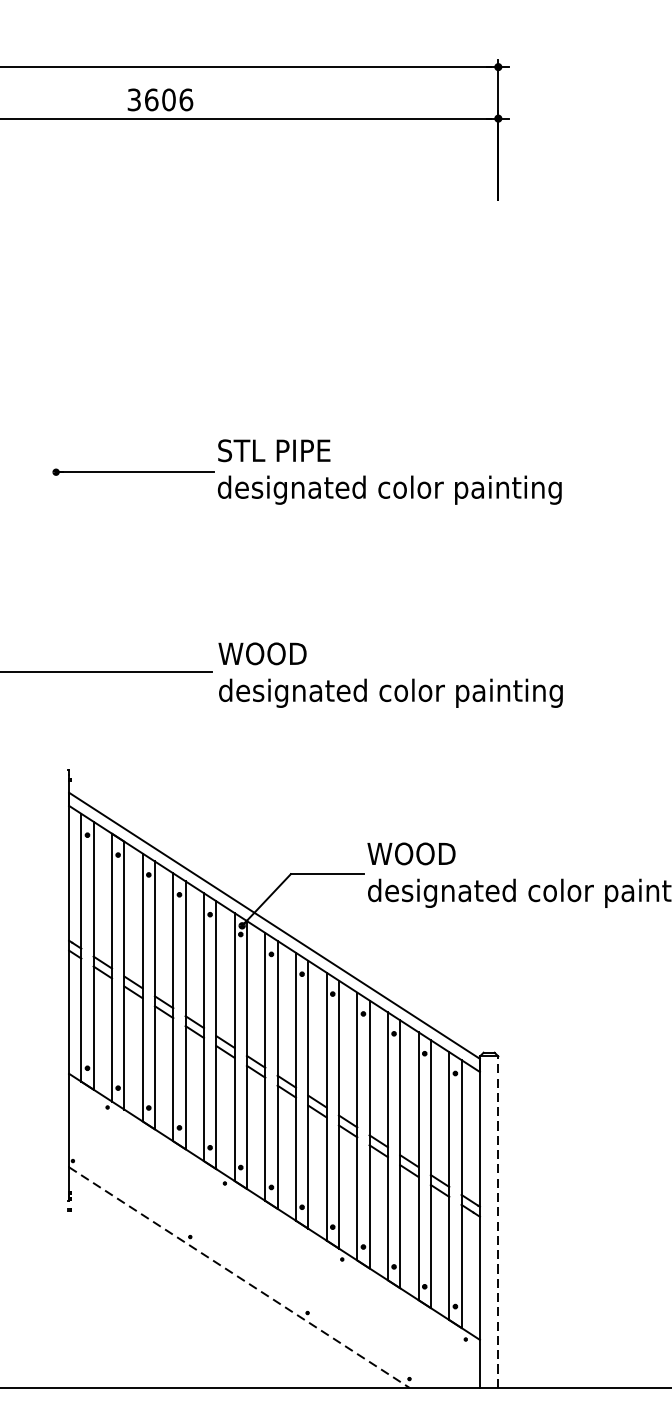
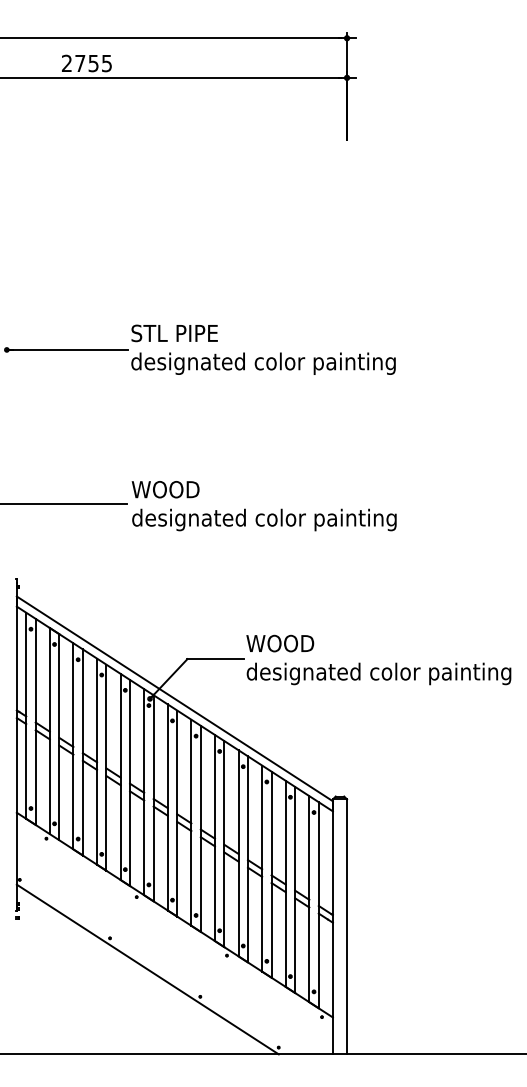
text: (160, 99) -> (87, 63), 3606 -> 2755
line: (498, 1221) -> (347, 926), dashed -> solid
line: (240, 1277) -> (148, 969), dashed -> solid

